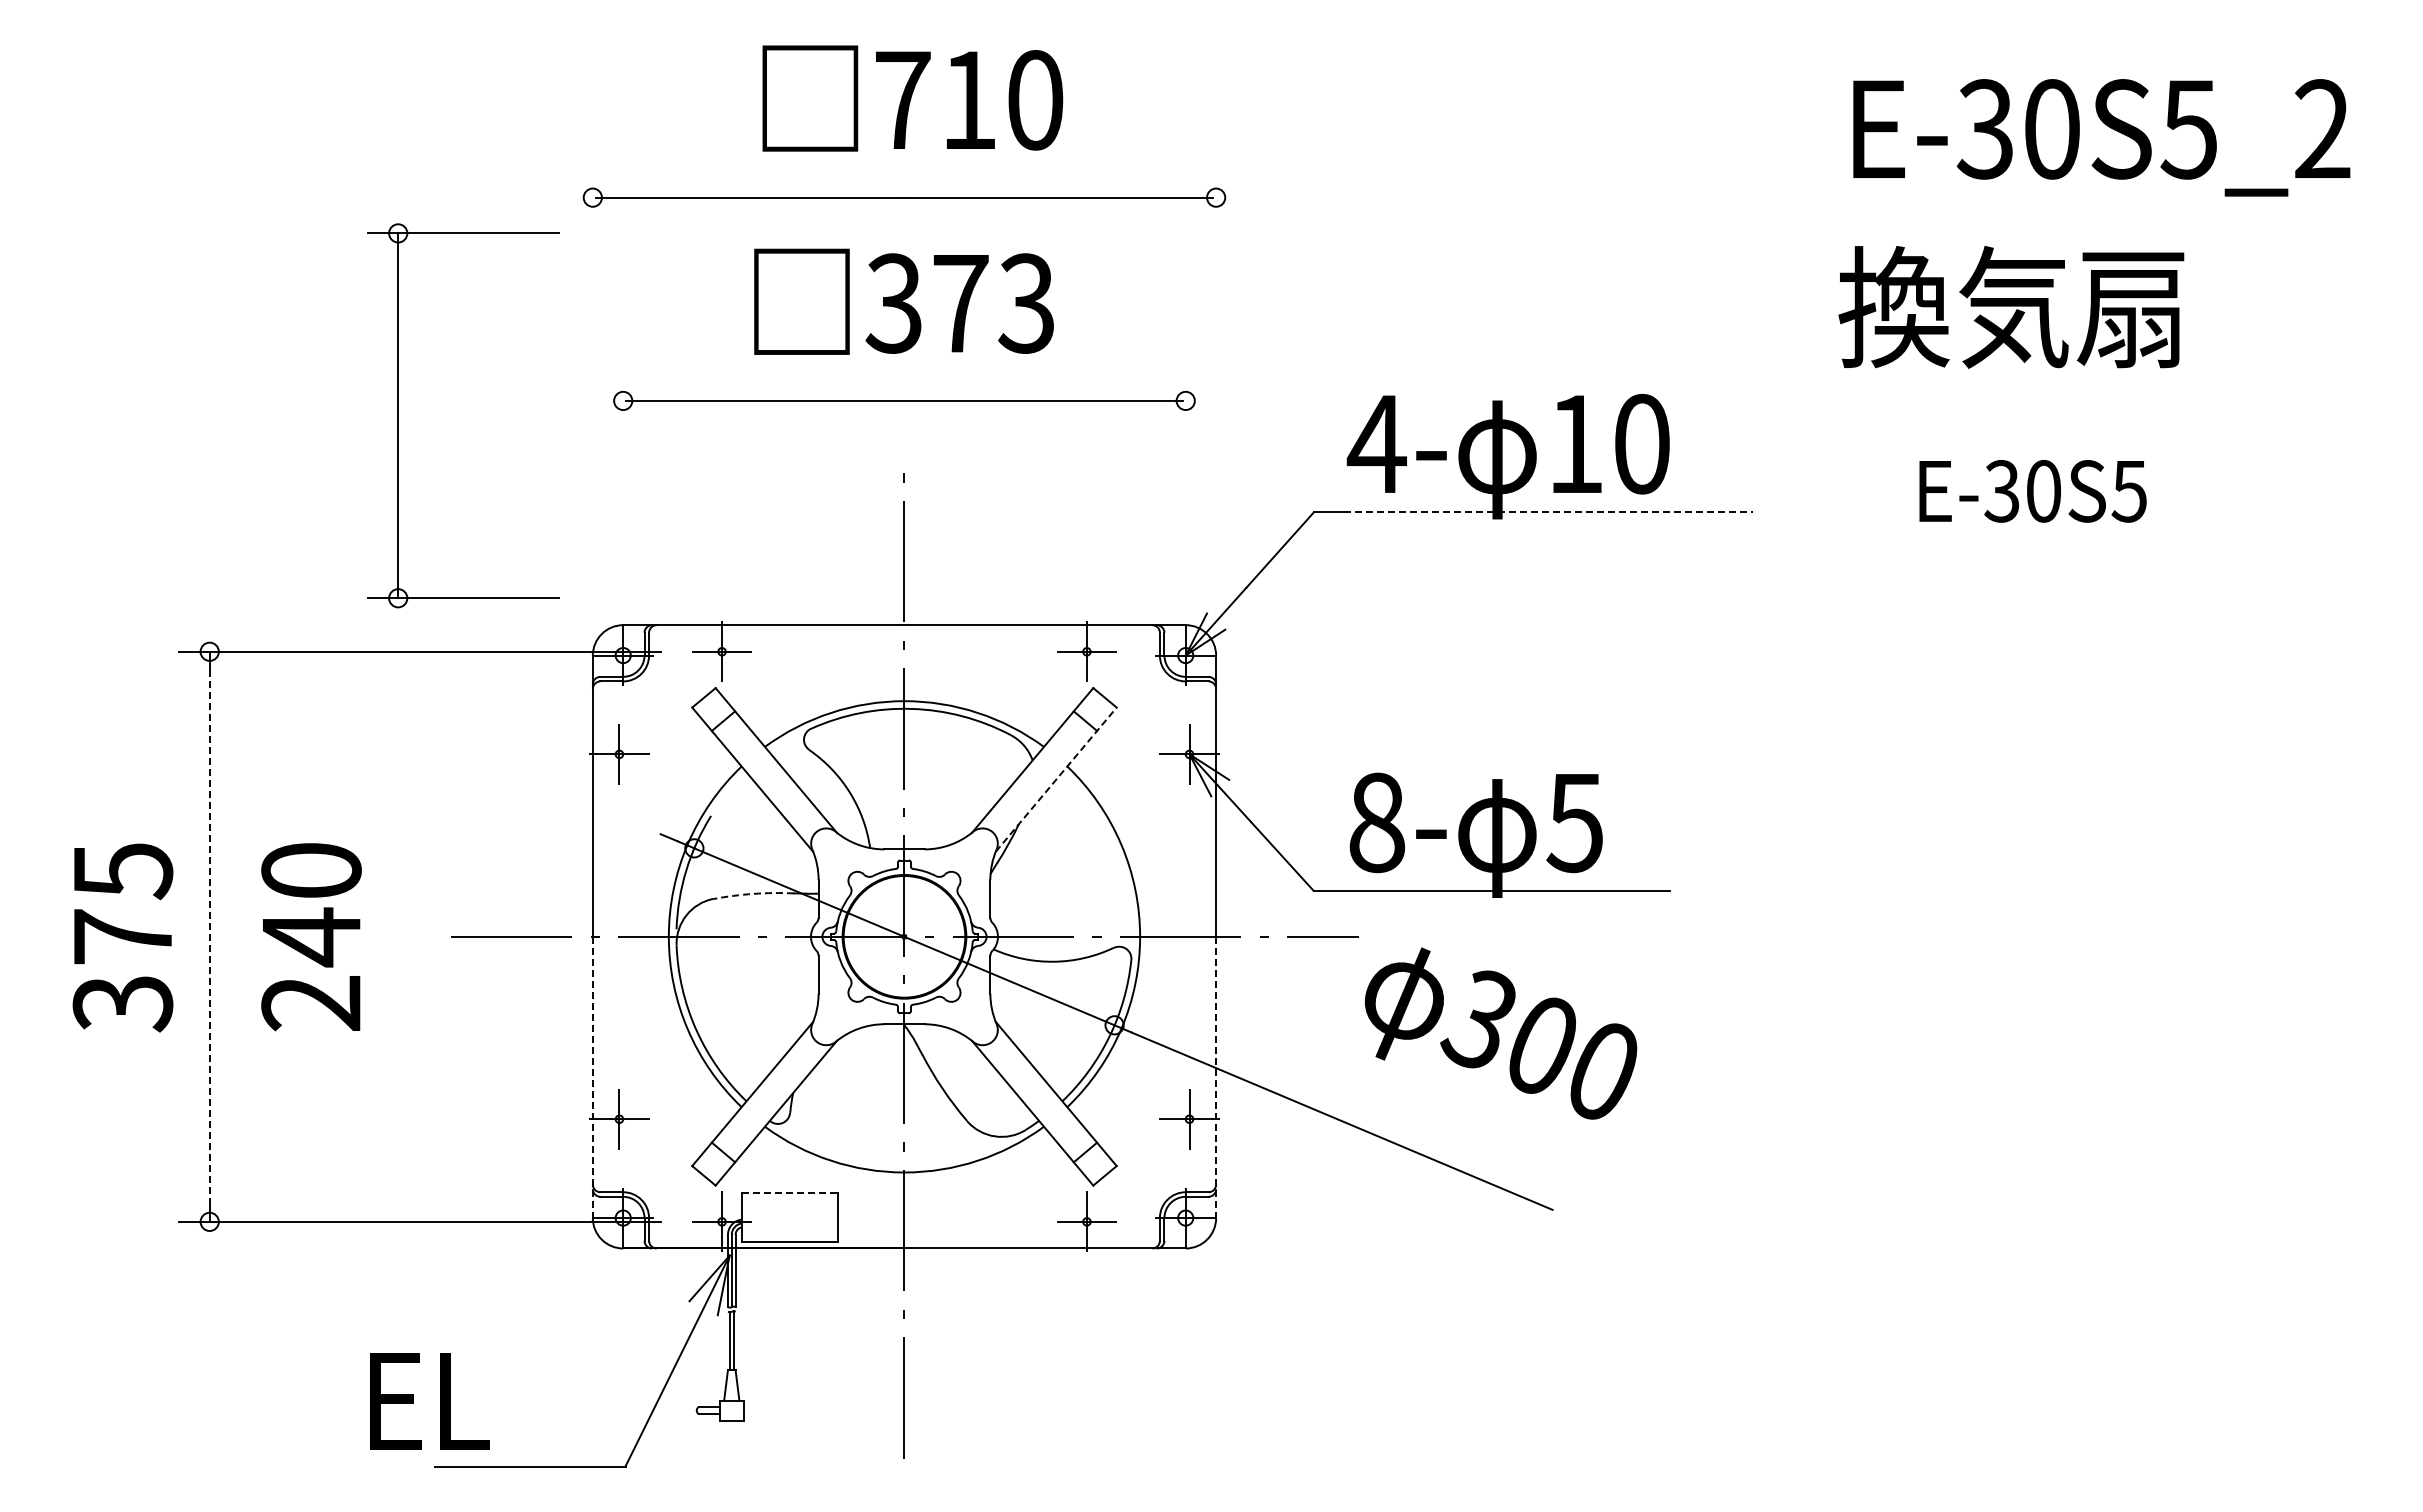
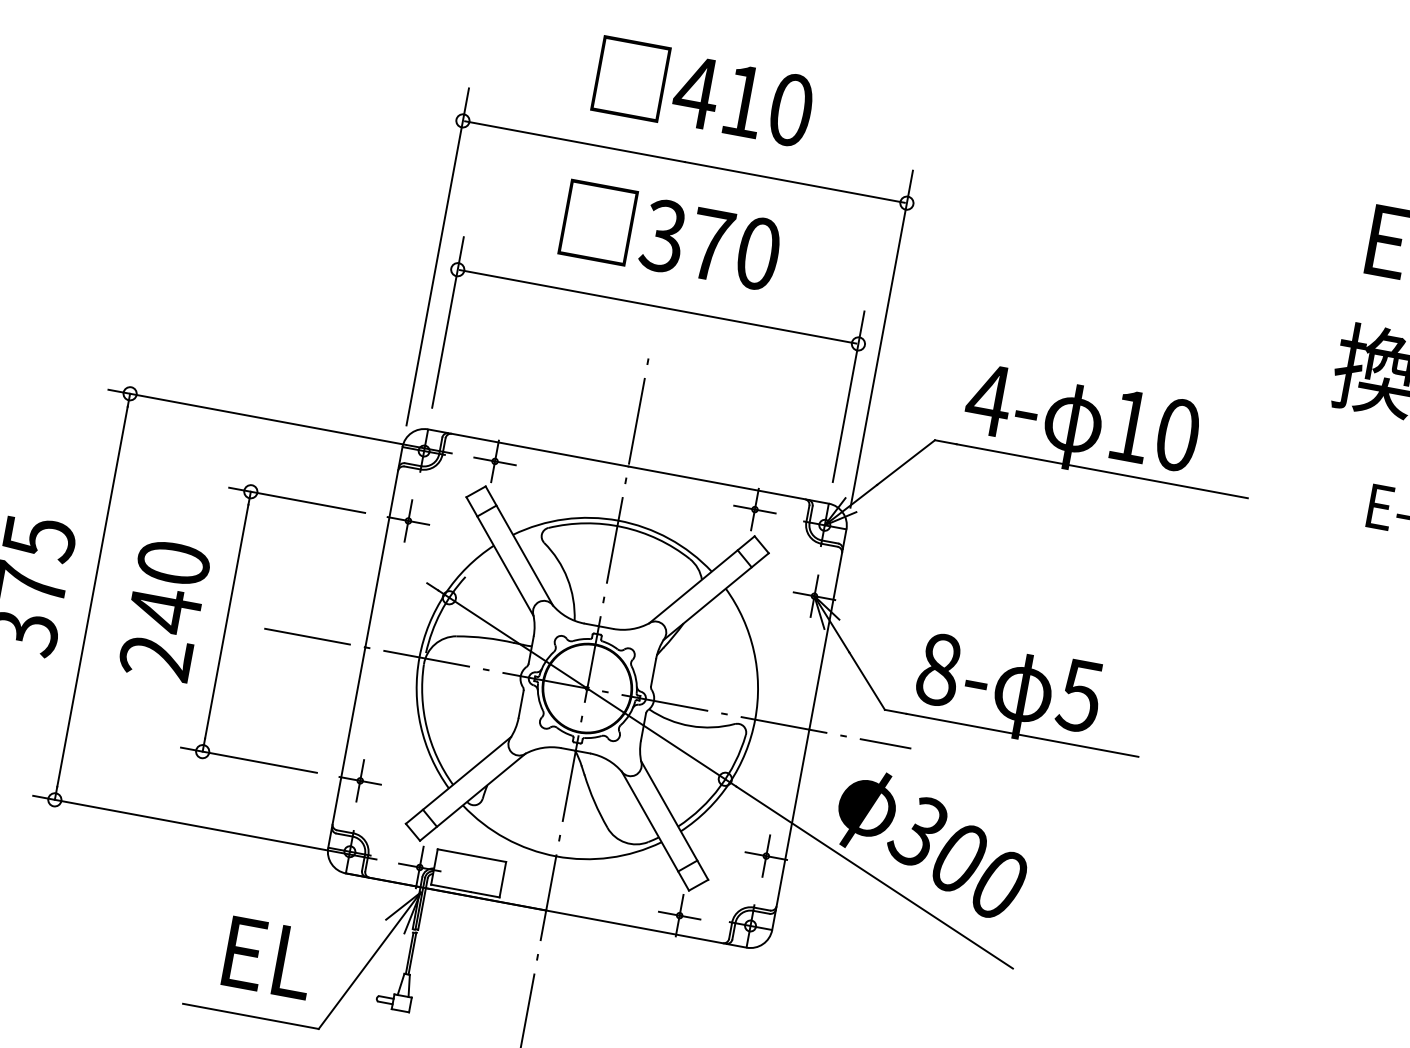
text: (902, 99) -> (696, 91), 710 -> 410
text: (1026, 303) -> (757, 253), 373 -> 370
line: (592, 388) -> (437, 256), added
line: (1216, 388) -> (881, 339), added
part: (398, 415) -> (227, 621), moved
line: (623, 474) -> (448, 322), added
line: (1185, 474) -> (848, 396), added
line: (1549, 512) -> (1102, 471), dashed -> solid
line: (1056, 779) -> (716, 596), dashed -> solid
arc: (753, 893) -> (485, 637), dashed -> solid
line: (209, 936) -> (92, 596), dashed -> solid
text: (1501, 1033) -> (932, 844), moved
line: (592, 1077) -> (346, 747), dashed -> solid
line: (1216, 1077) -> (791, 829), dashed -> solid
line: (790, 1192) -> (472, 855), dashed -> solid
text: (429, 1401) -> (269, 957), moved

